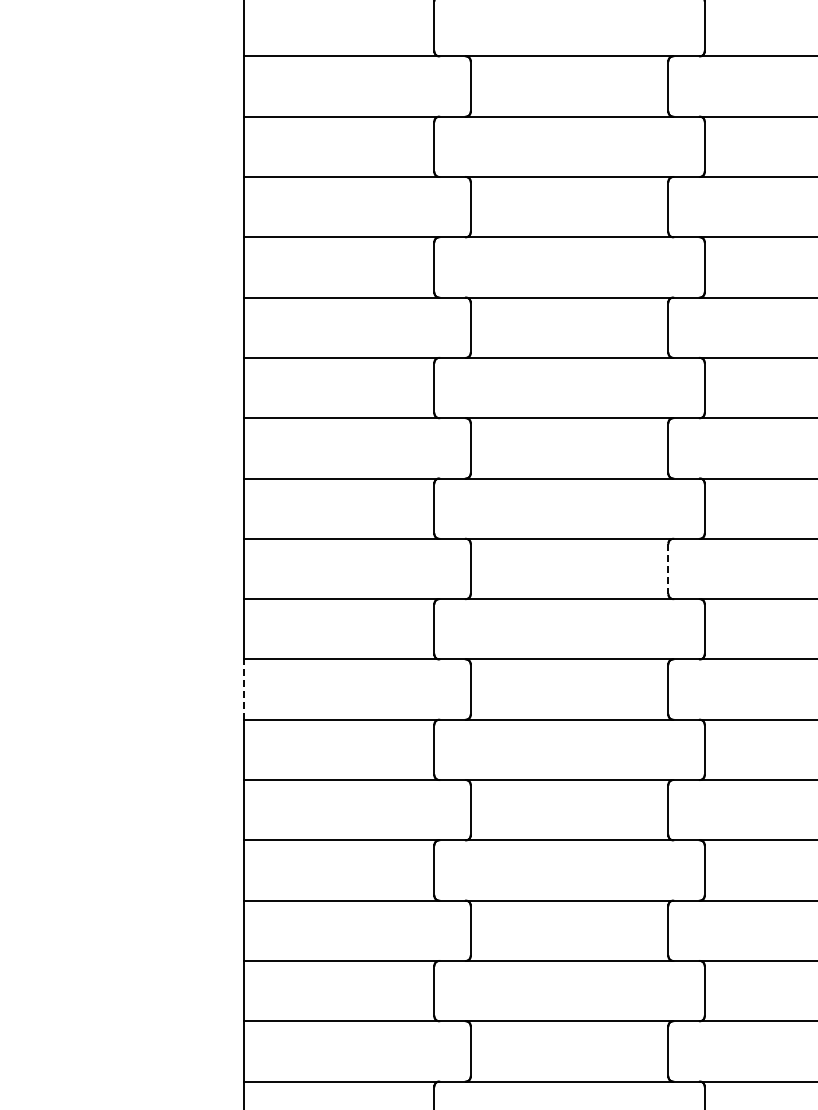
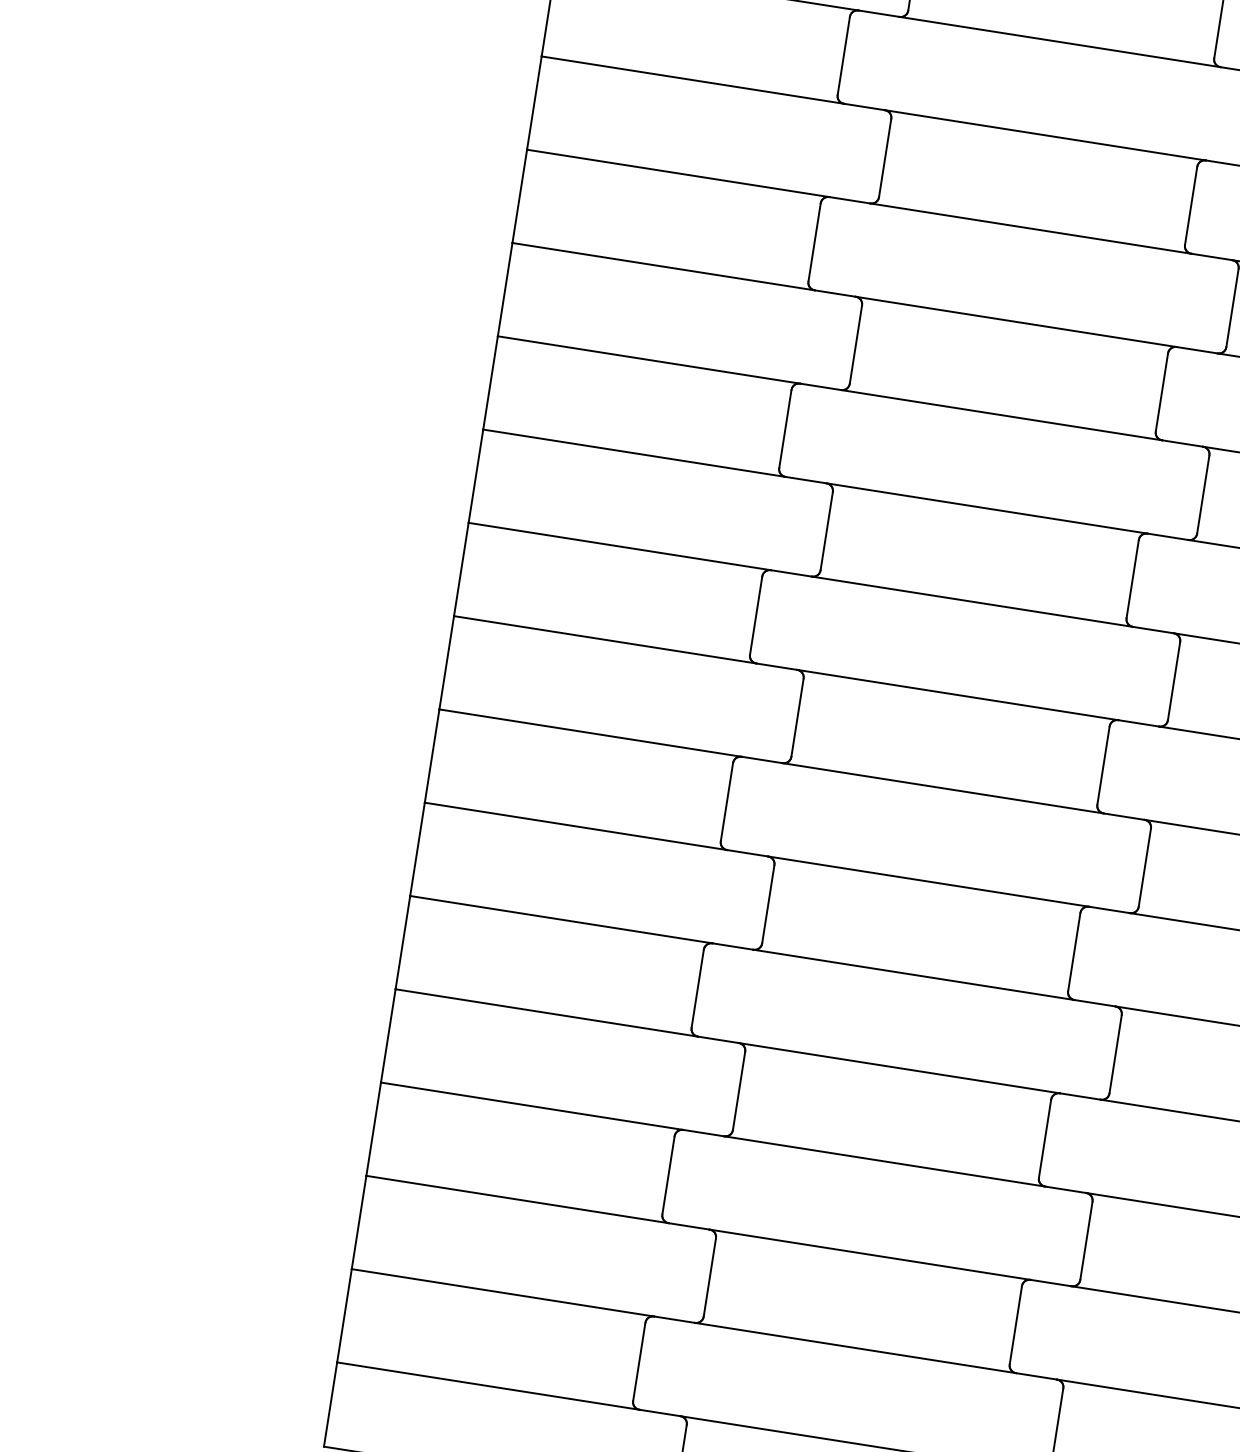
line: (668, 569) -> (1132, 579), dashed -> solid
line: (243, 689) -> (446, 662), dashed -> solid

